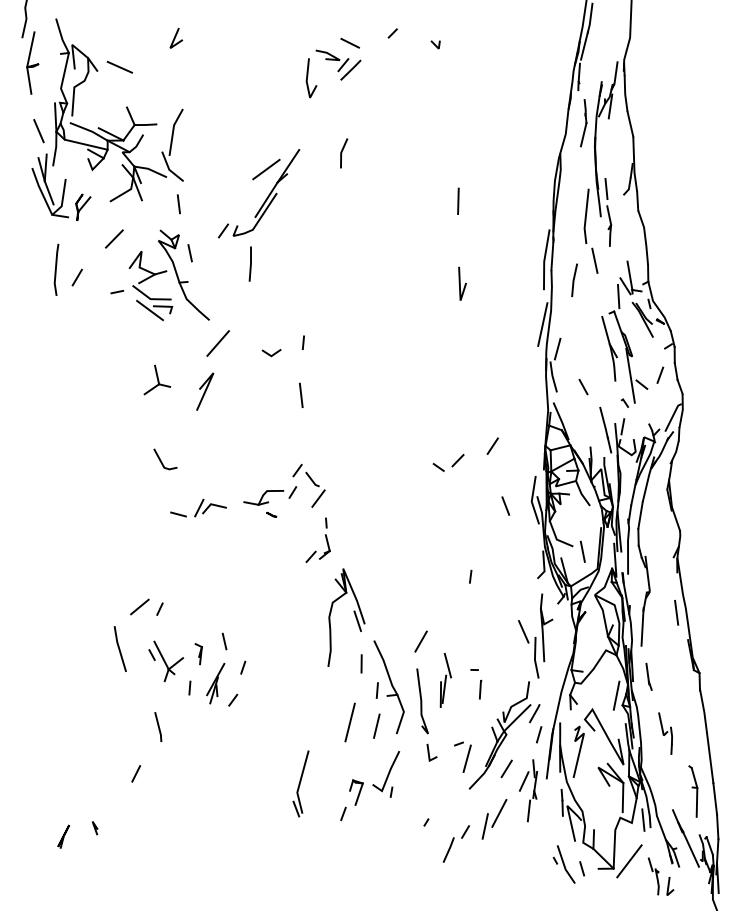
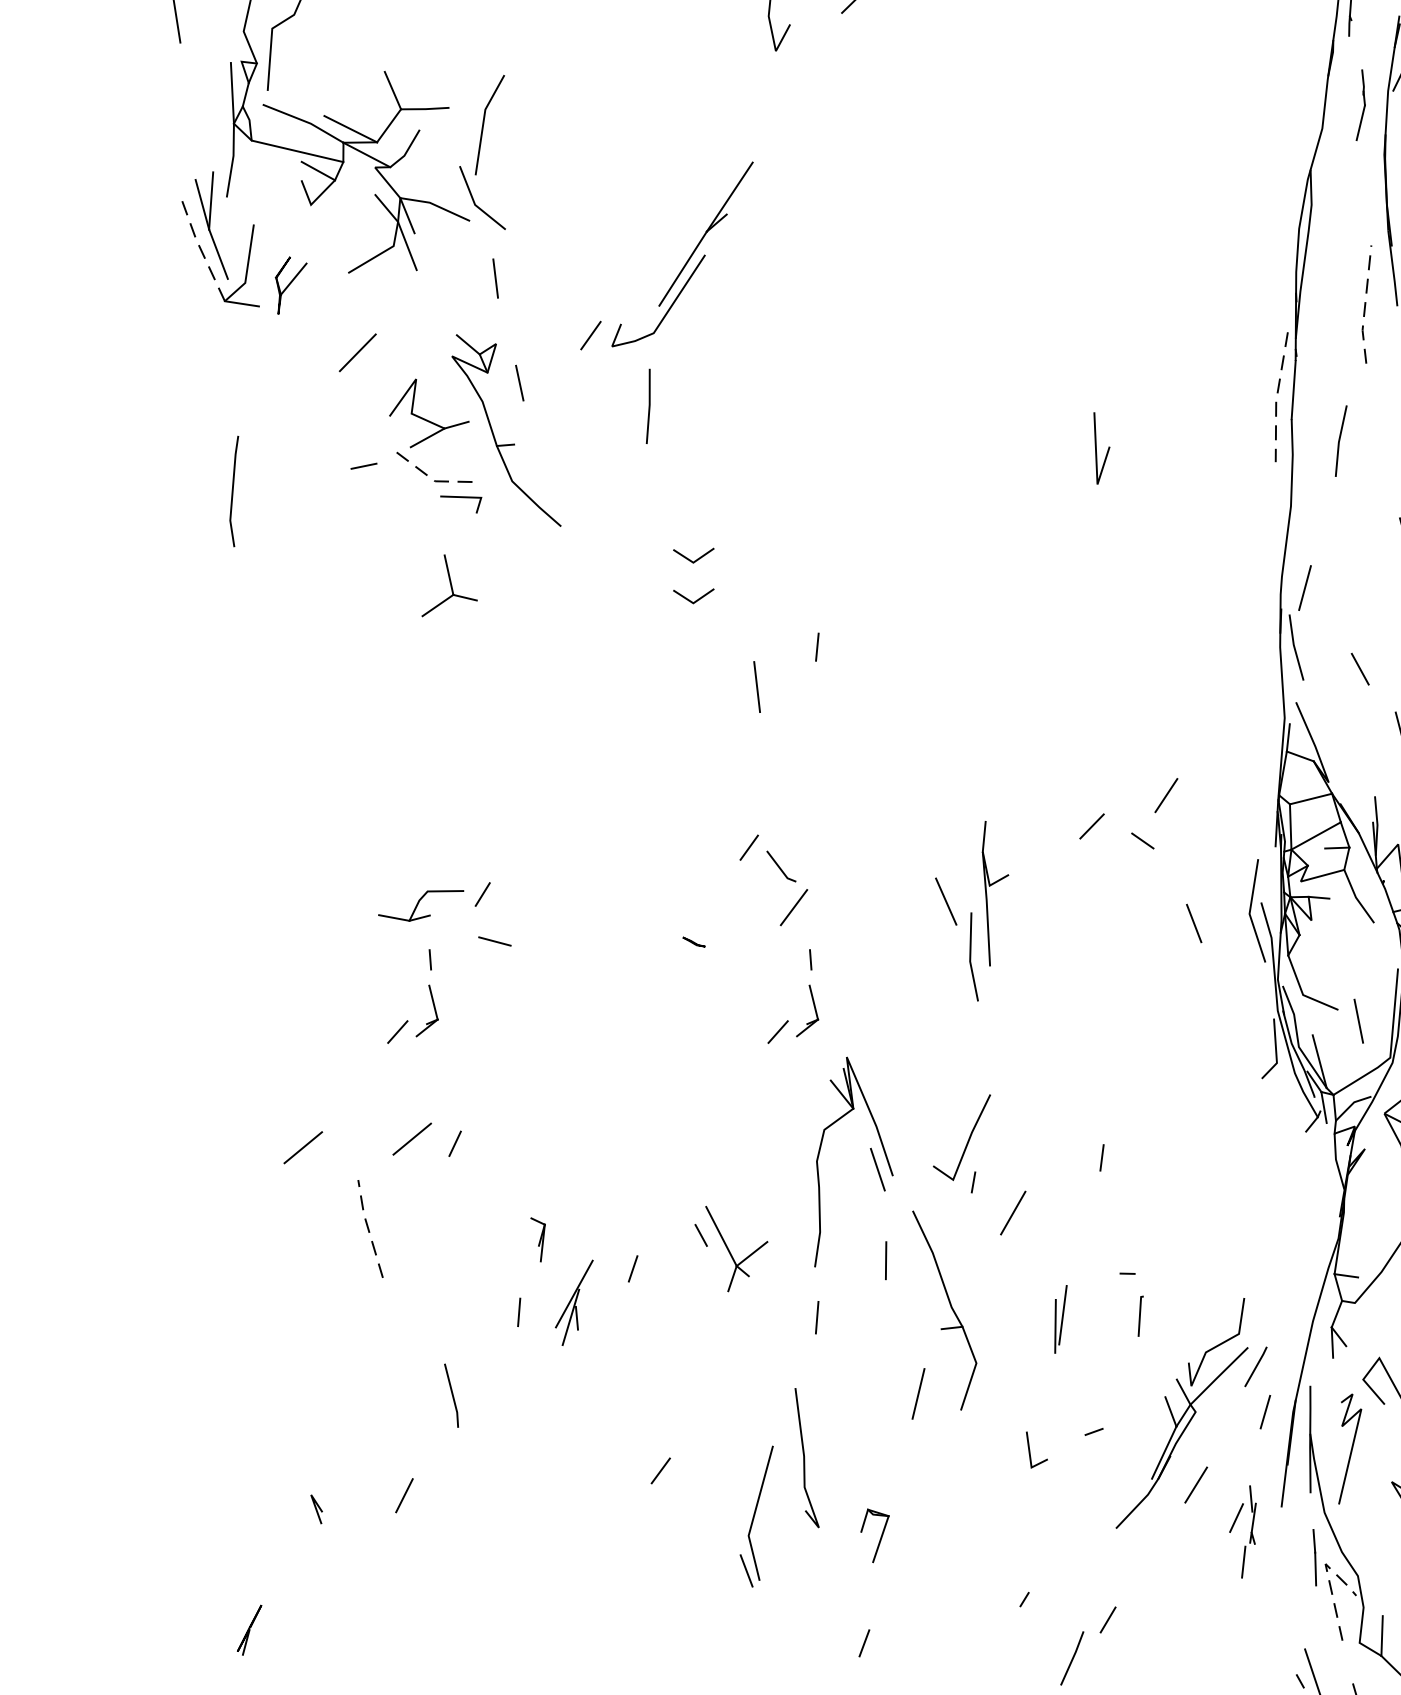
part: (583, 123) -> (1360, 105), size x0.7
line: (38, 131) -> (195, 123), removed
line: (342, 153) -> (845, 170), removed
line: (266, 169) -> (682, 204), removed
line: (41, 191) -> (202, 251), solid -> dashed
line: (458, 201) -> (1093, 272), removed
line: (585, 216) -> (1364, 304), solid -> dashed
line: (544, 260) -> (1276, 398), solid -> dashed
line: (594, 260) -> (1383, 398), removed
line: (56, 269) -> (234, 490), moved
line: (76, 277) -> (276, 435), removed
line: (150, 299) -> (434, 482), solid -> dashed
line: (149, 310) -> (432, 505), removed
line: (542, 324) -> (1272, 535), removed
line: (270, 335) -> (691, 558), added
line: (302, 342) -> (815, 646), moved
line: (217, 343) -> (578, 576), removed
part: (157, 379) -> (449, 584), moved
line: (205, 391) -> (552, 678), removed
line: (161, 460) -> (458, 826), removed
line: (438, 467) -> (1142, 841), moved
part: (270, 495) -> (434, 900), moved
part: (210, 507) -> (563, 926), removed
part: (147, 538) -> (428, 992), added
line: (470, 576) -> (1101, 1157), moved
line: (88, 610) -> (302, 1146), added
part: (535, 635) -> (971, 909), moved
line: (224, 641) -> (593, 1212), removed
line: (119, 648) -> (368, 1227), solid -> dashed
part: (166, 661) -> (731, 1249), moved
line: (447, 665) -> (1069, 1264), removed
line: (376, 690) -> (815, 1317), moved
line: (233, 700) -> (661, 1471), moved
line: (422, 701) -> (806, 1458), moved
line: (349, 722) -> (860, 1385), removed
line: (466, 758) -> (1110, 1462), removed
part: (386, 774) -> (962, 1144), moved
part: (528, 790) -> (1242, 1531), size x0.7
line: (568, 811) -> (1328, 1576), solid -> dashed
line: (343, 813) -> (864, 1642), moved
line: (499, 813) -> (1180, 1580), removed
line: (484, 826) -> (1148, 1608), removed
line: (95, 828) -> (317, 1509), moved

